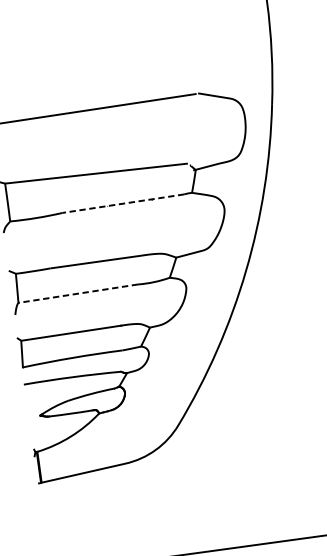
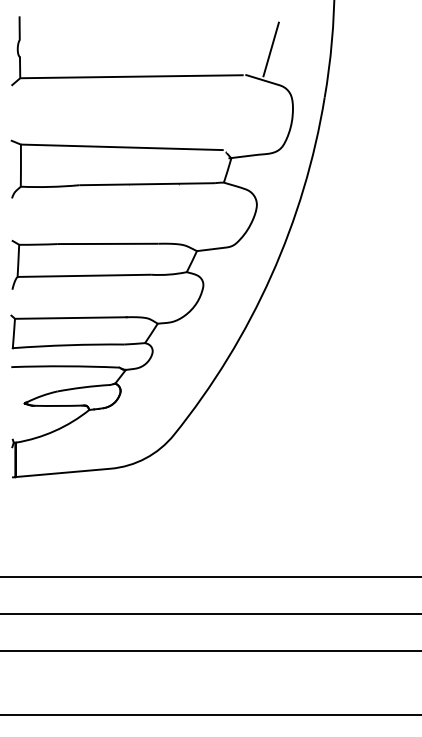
line: (217, 67) -> (270, 49), added
line: (123, 203) -> (147, 184), dashed -> solid
line: (78, 293) -> (84, 275), dashed -> solid

